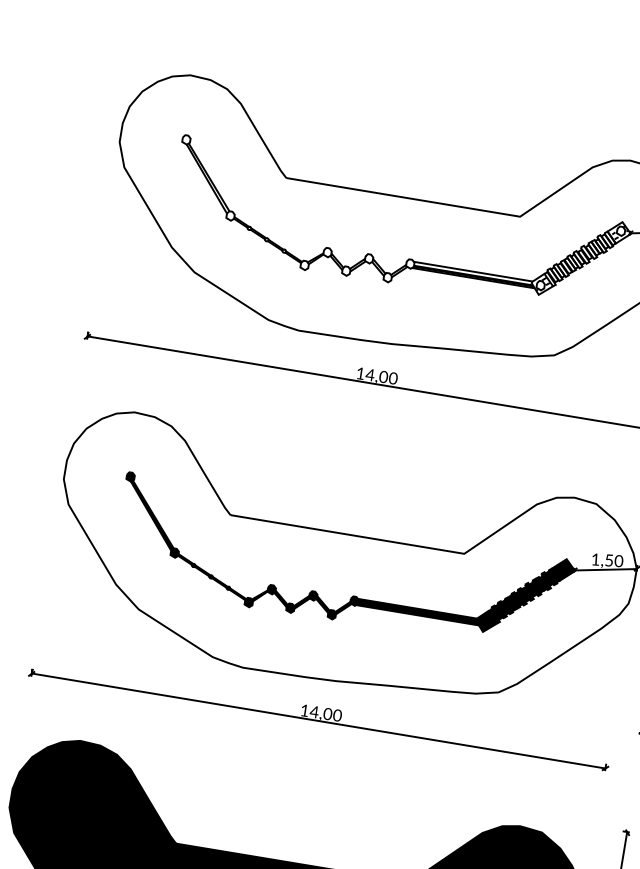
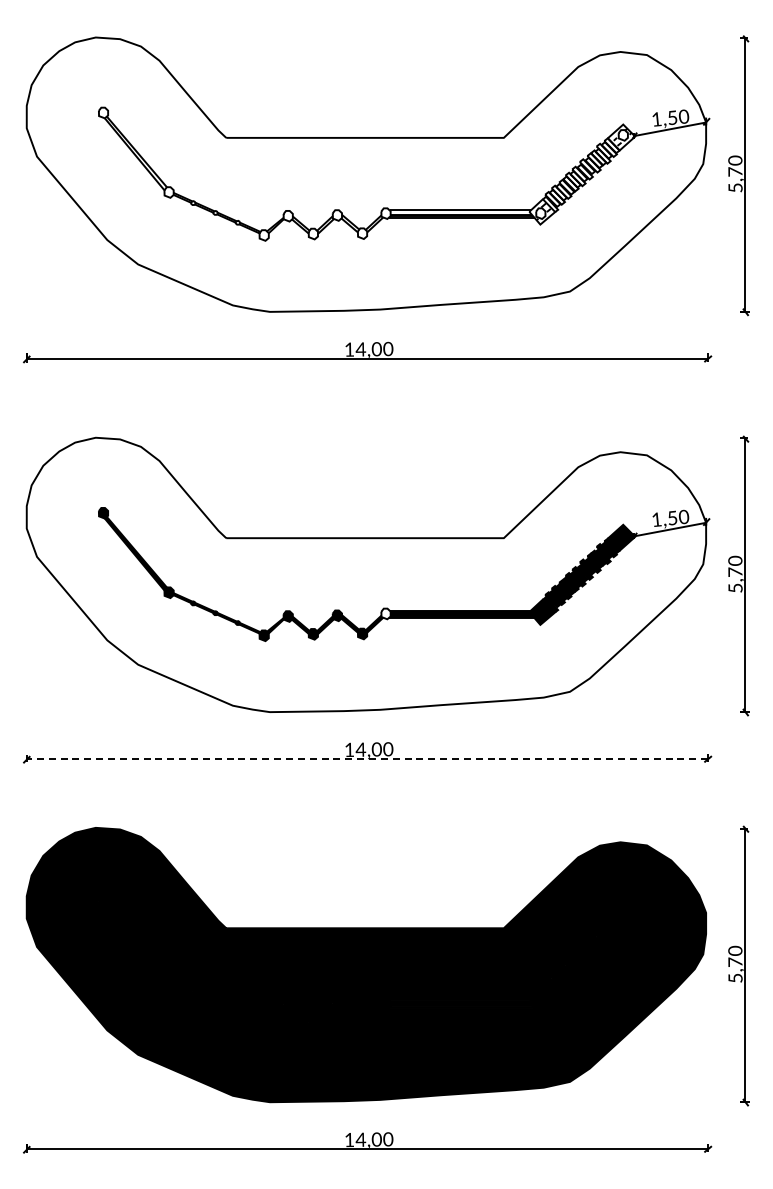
fill: (354, 600) -> (385, 613), removed
line: (311, 719) -> (358, 759), solid -> dashed

